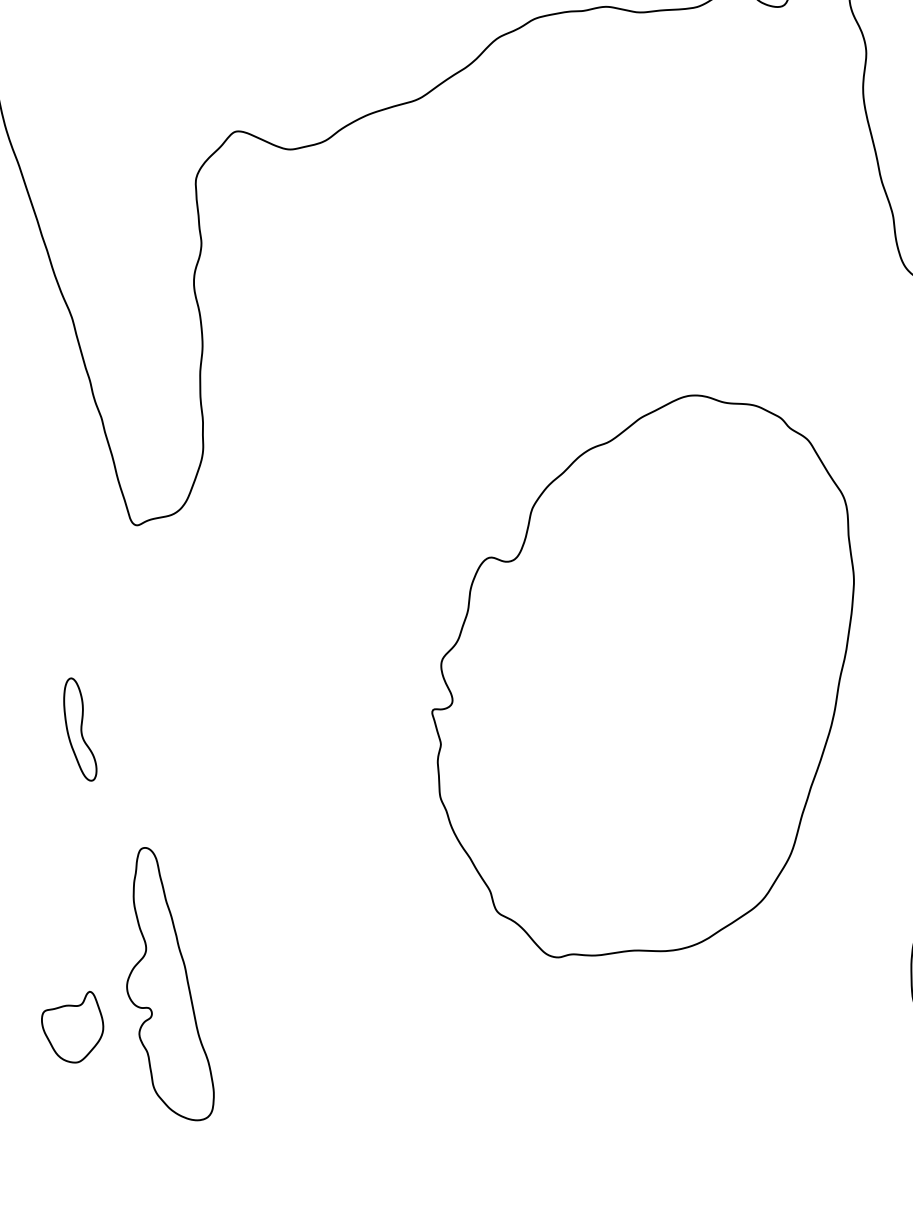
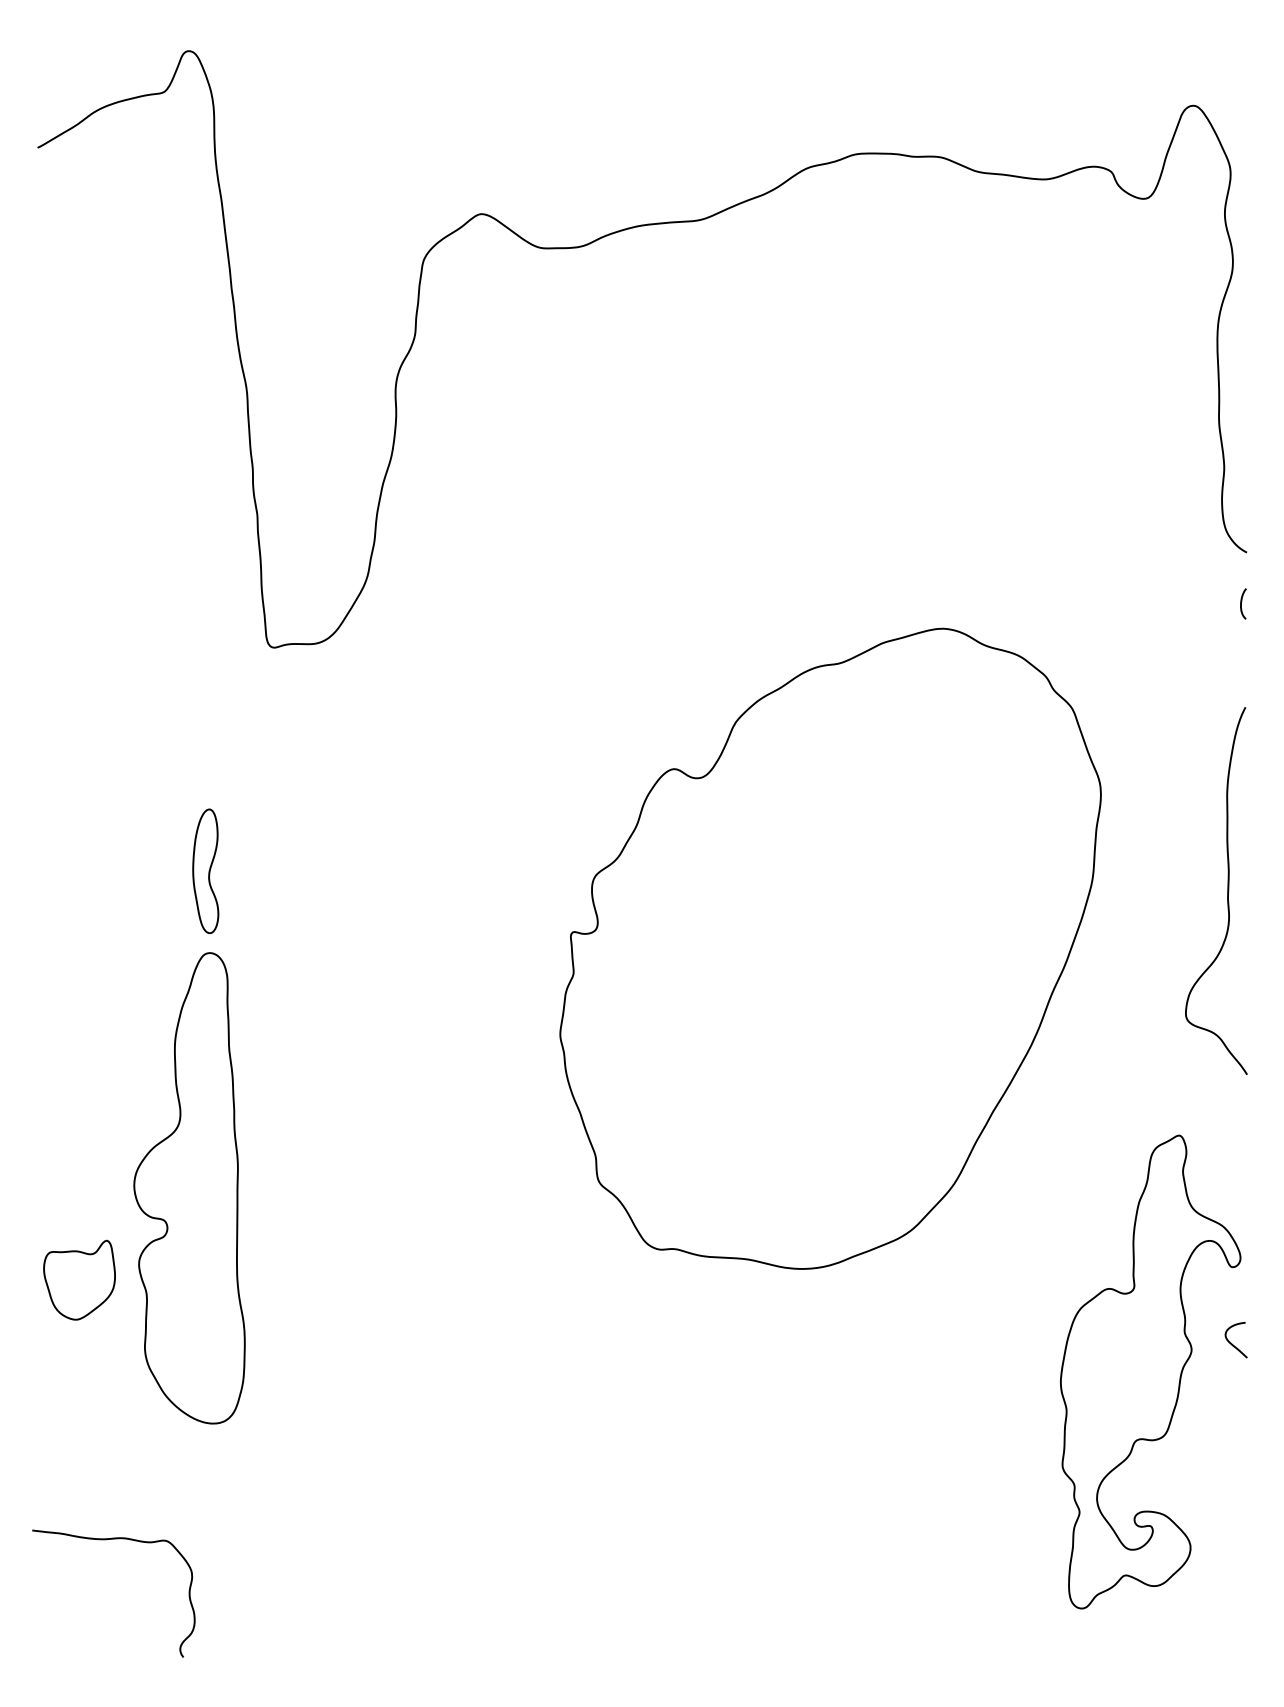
part: (77, 730) -> (205, 871), moved
part: (159, 986) -> (189, 1188), size x1.43
part: (73, 1028) -> (79, 1279), moved

